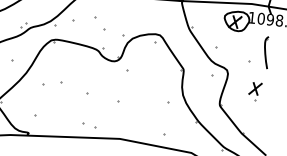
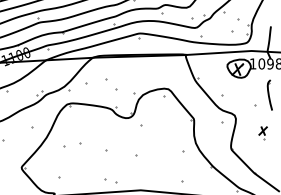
part: (254, 91) -> (262, 132), size x0.7

